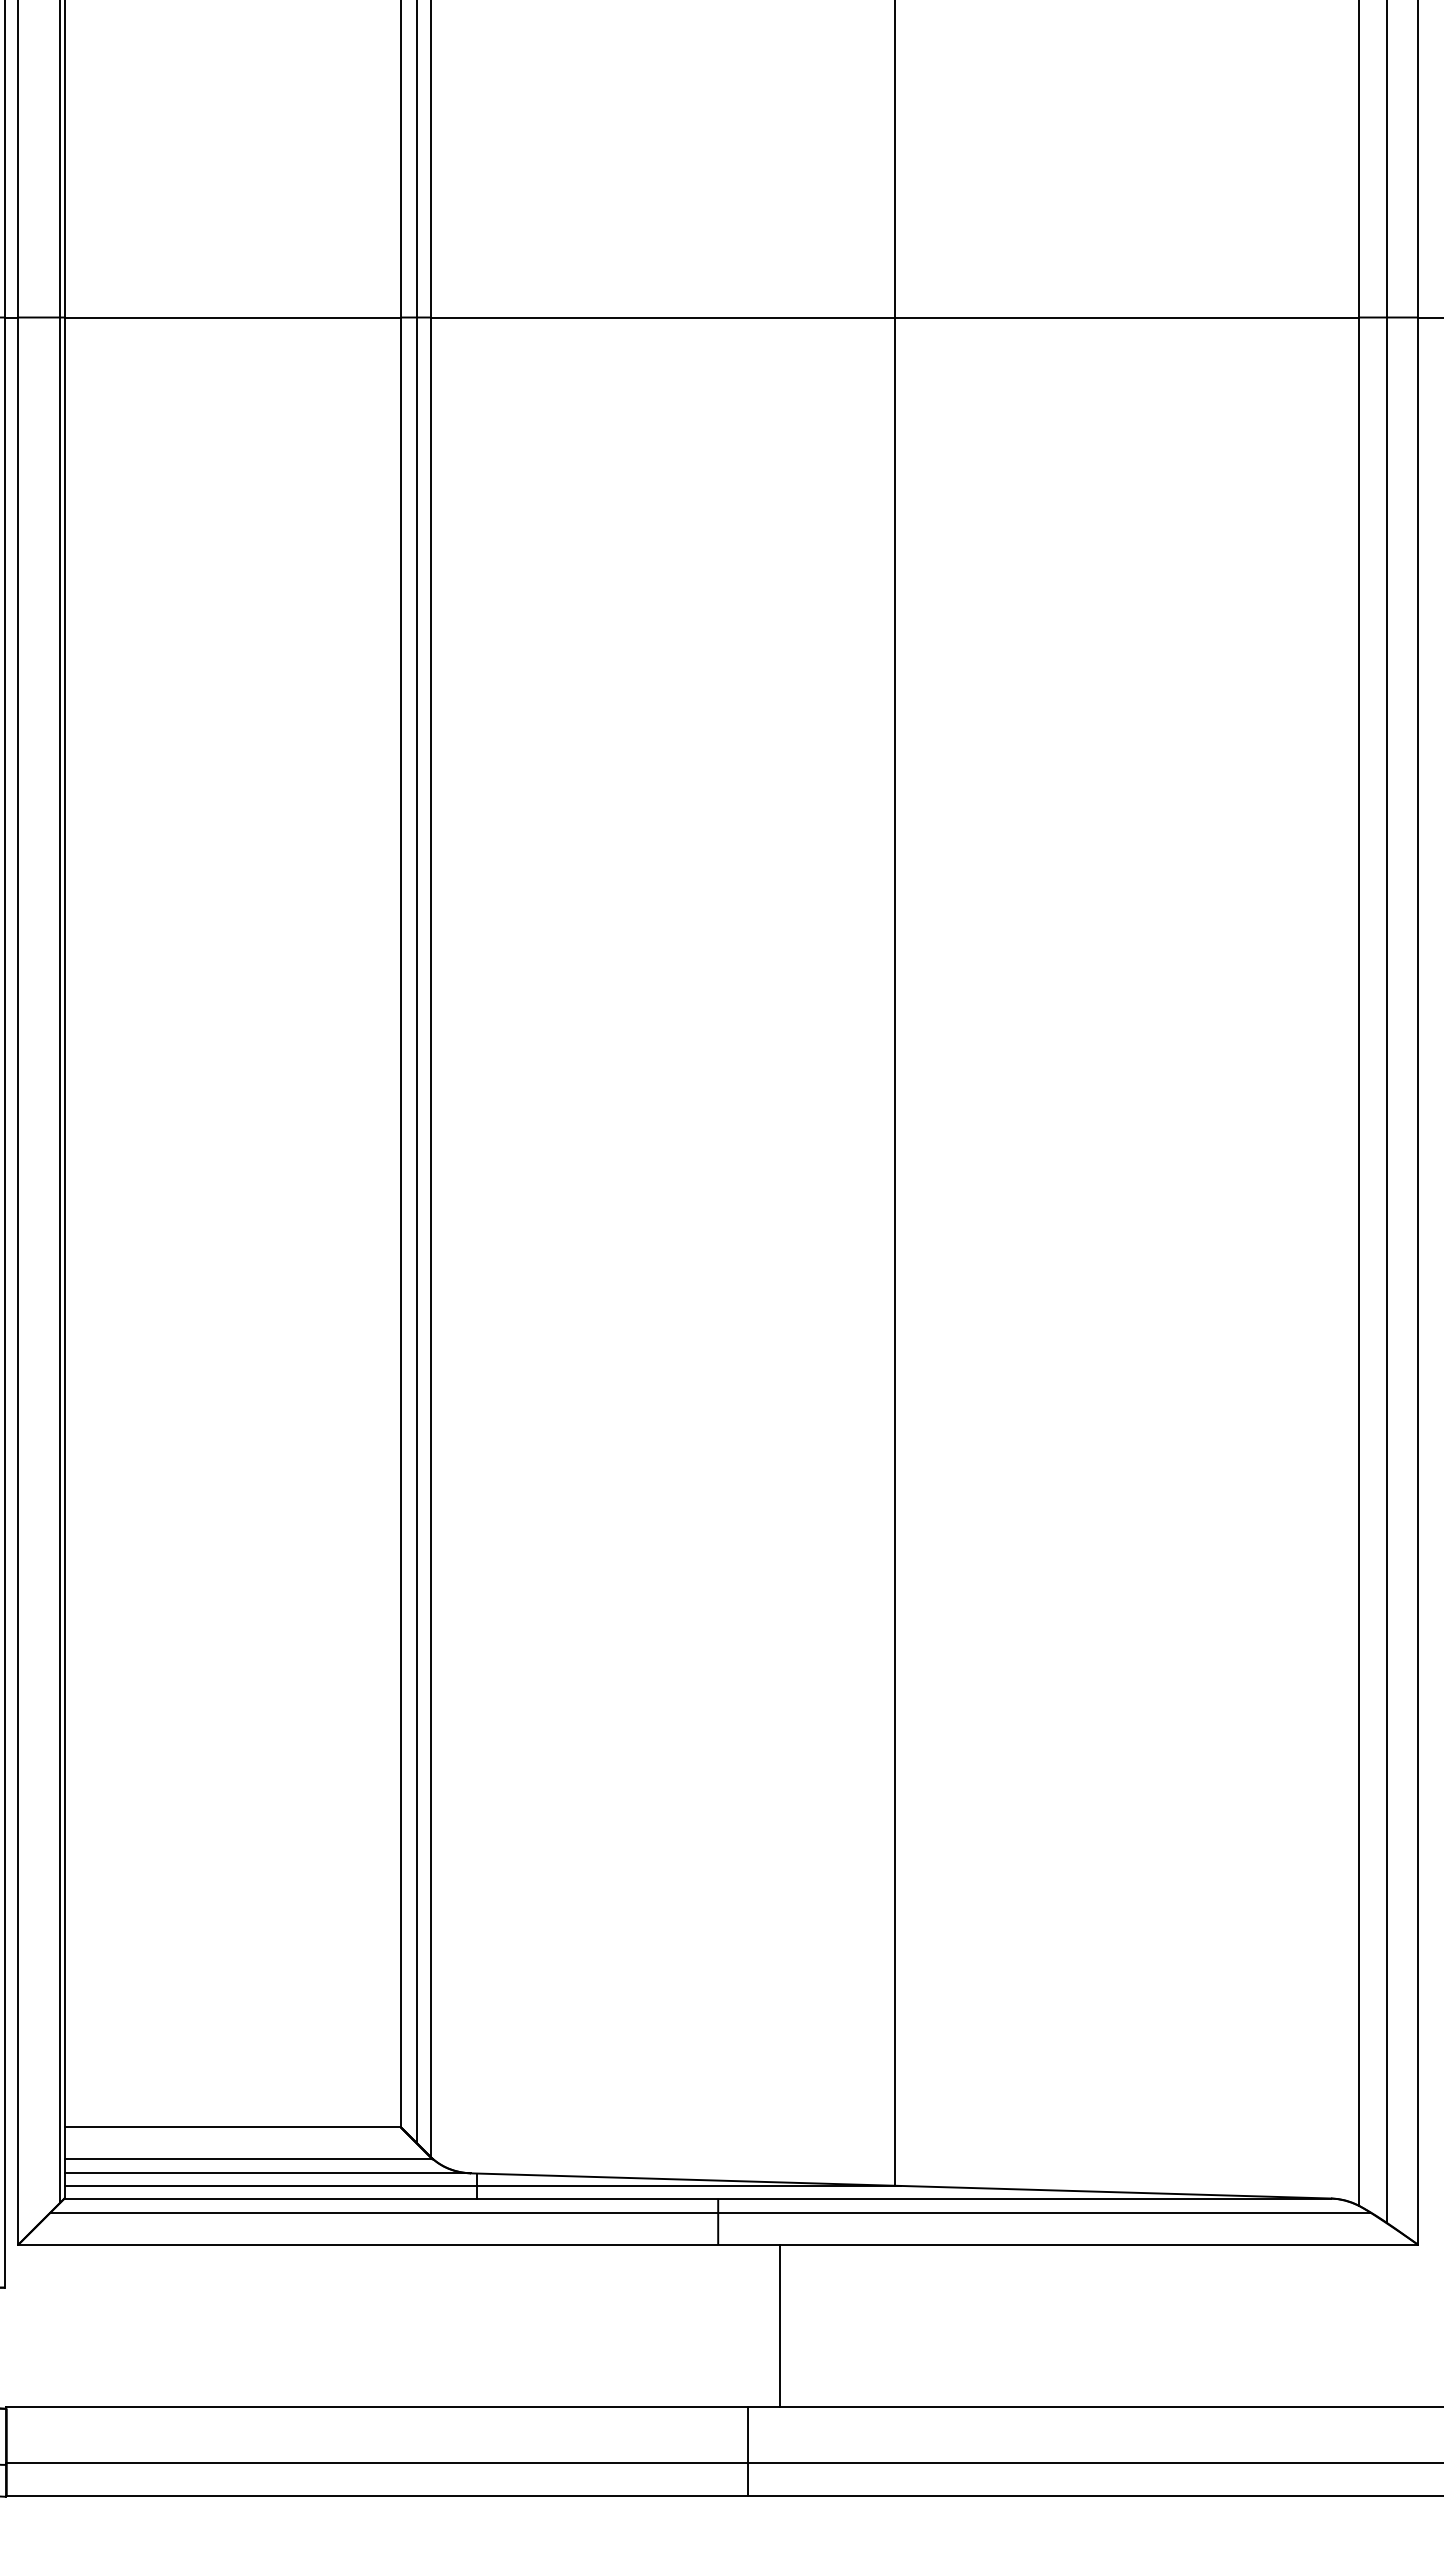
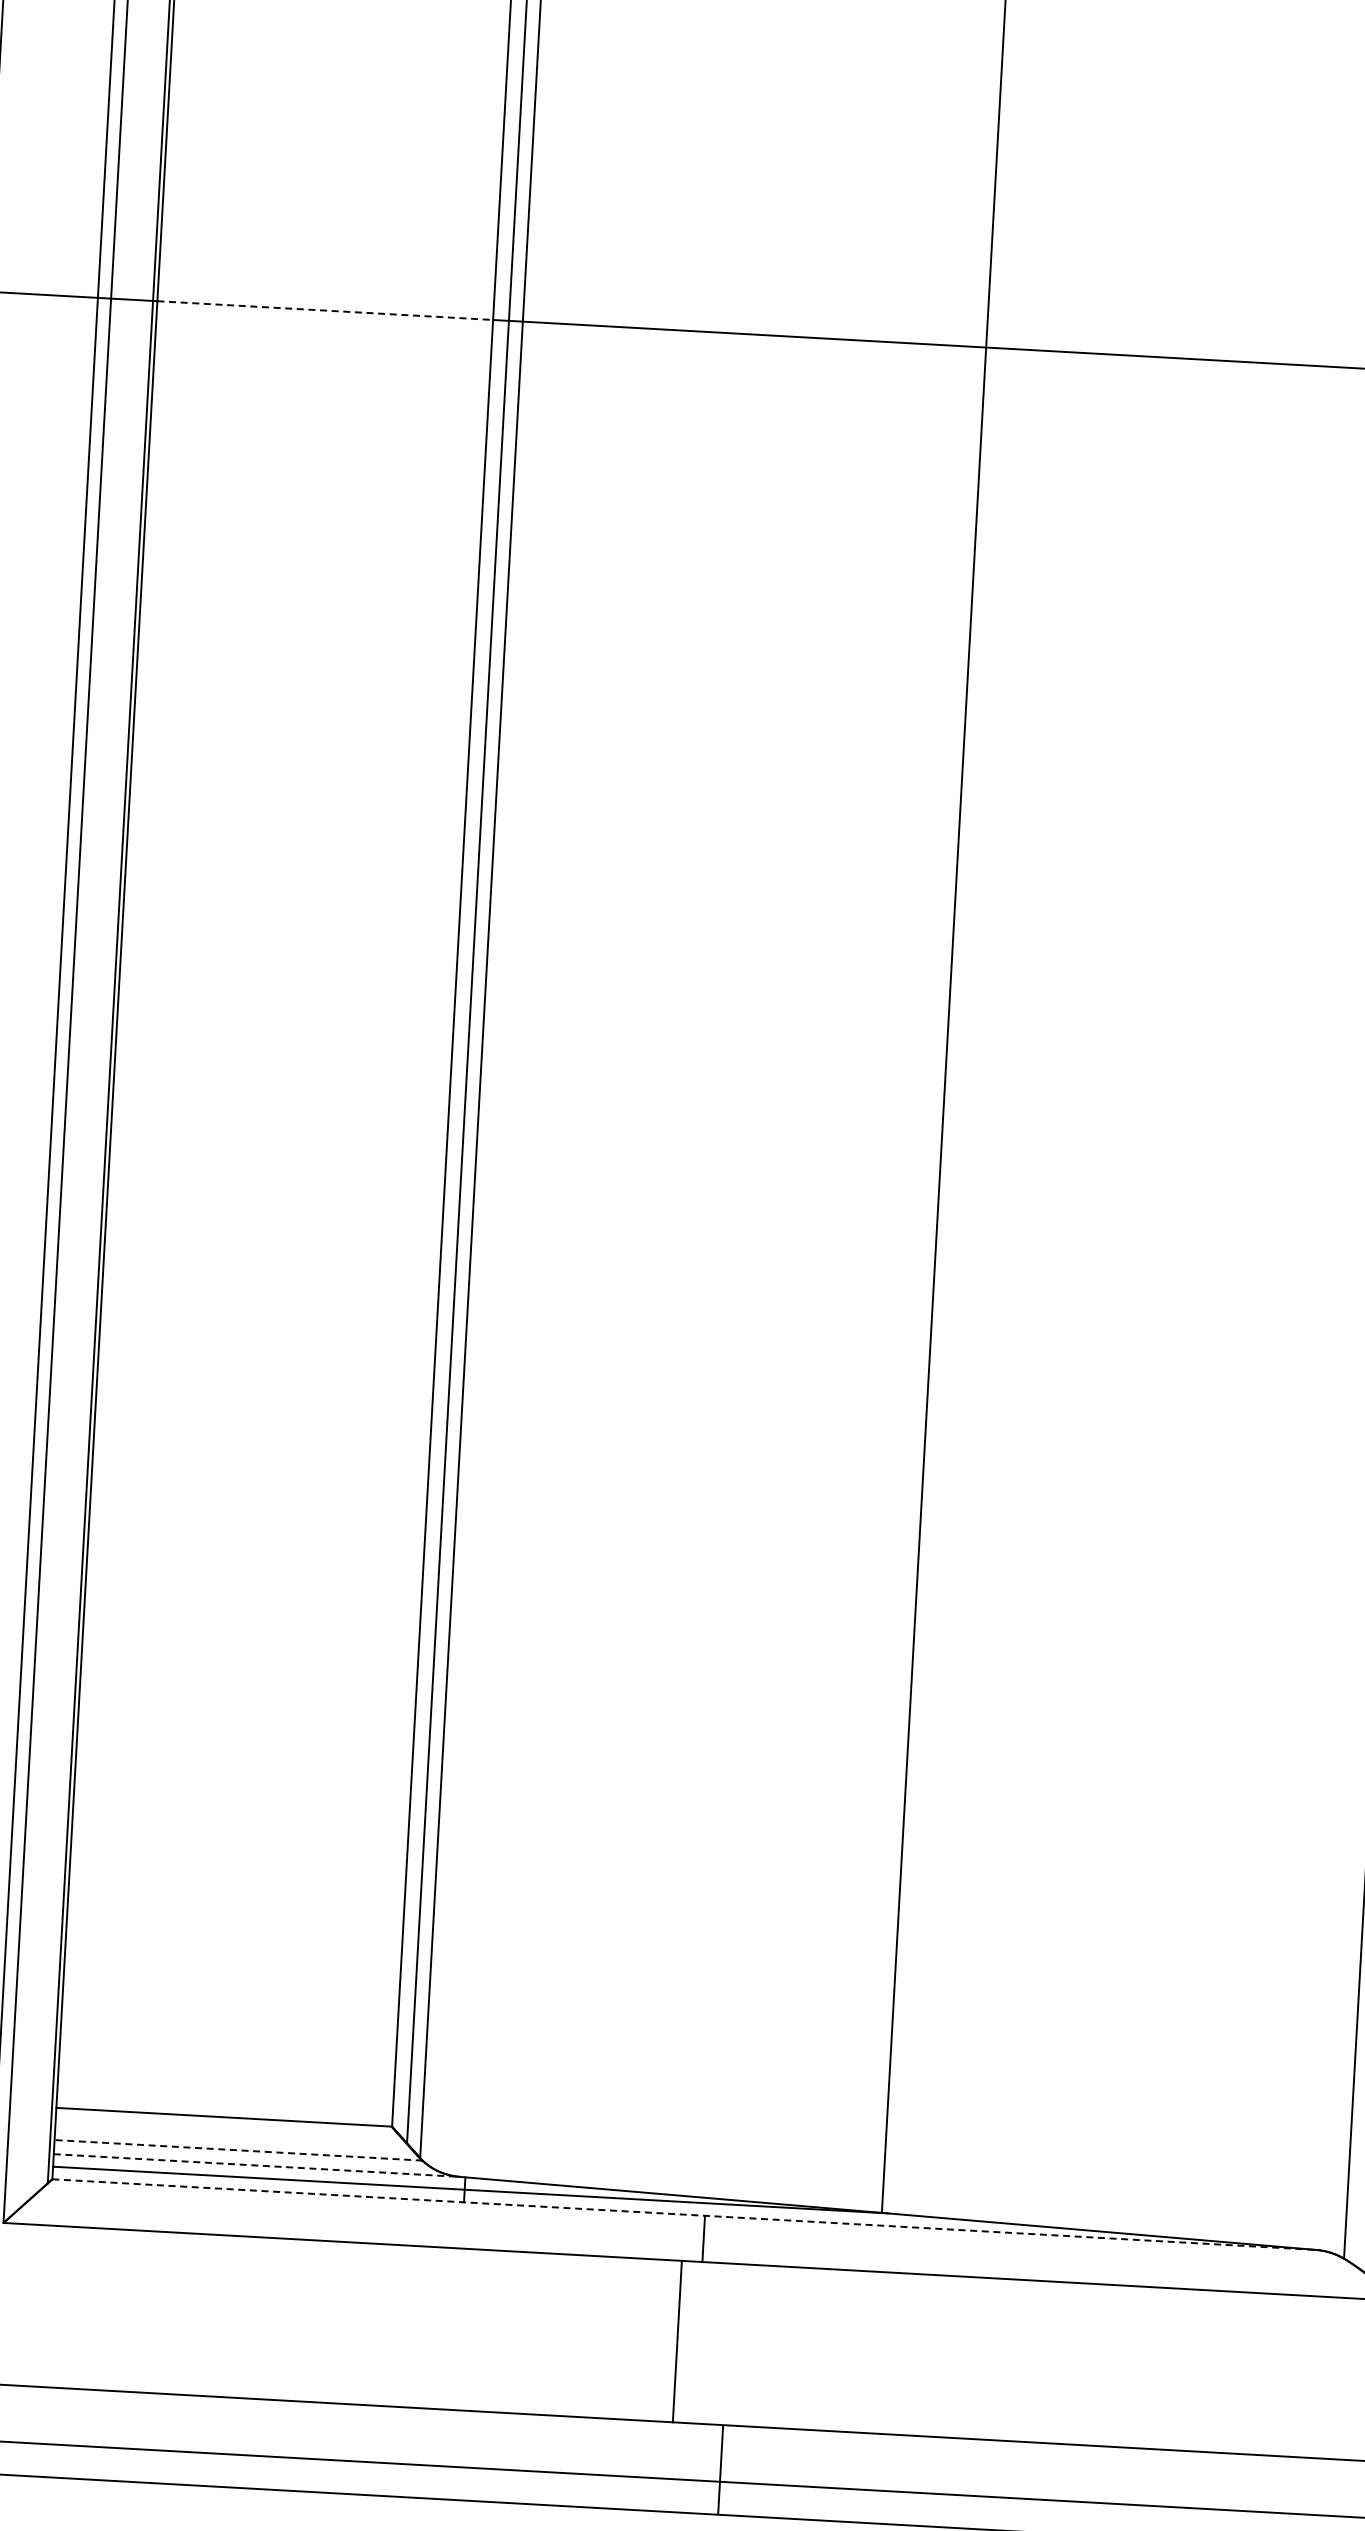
line: (233, 317) -> (326, 310), solid -> dashed
line: (248, 2159) -> (238, 2150), solid -> dashed
line: (268, 2173) -> (257, 2165), solid -> dashed
line: (698, 2198) -> (685, 2214), solid -> dashed
line: (710, 2212) -> (696, 2229), removed
line: (779, 2325) -> (677, 2341), moved

